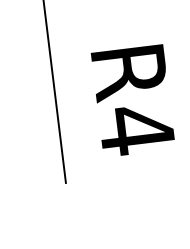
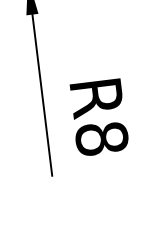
text: (136, 131) -> (101, 139), R4 -> R8

